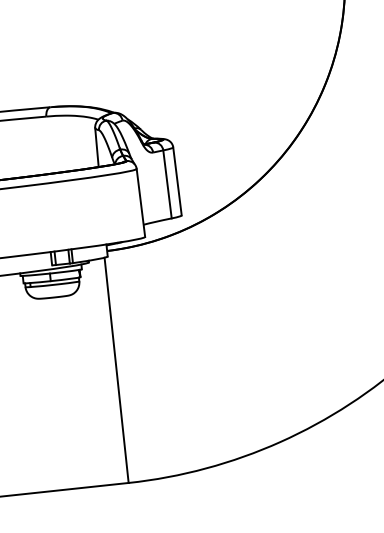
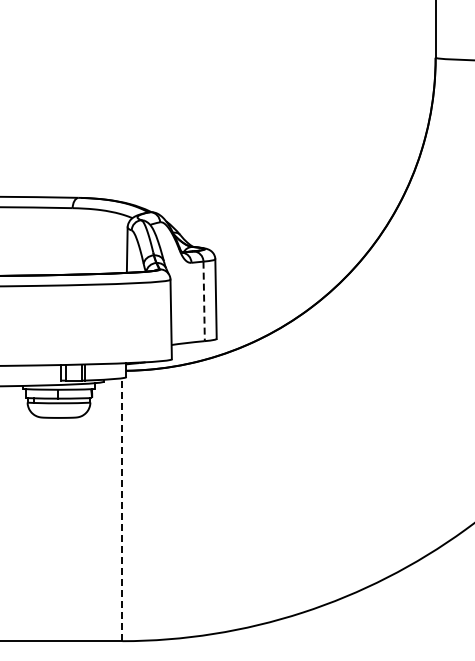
line: (167, 184) -> (204, 301), solid -> dashed
line: (116, 370) -> (122, 509), solid -> dashed

